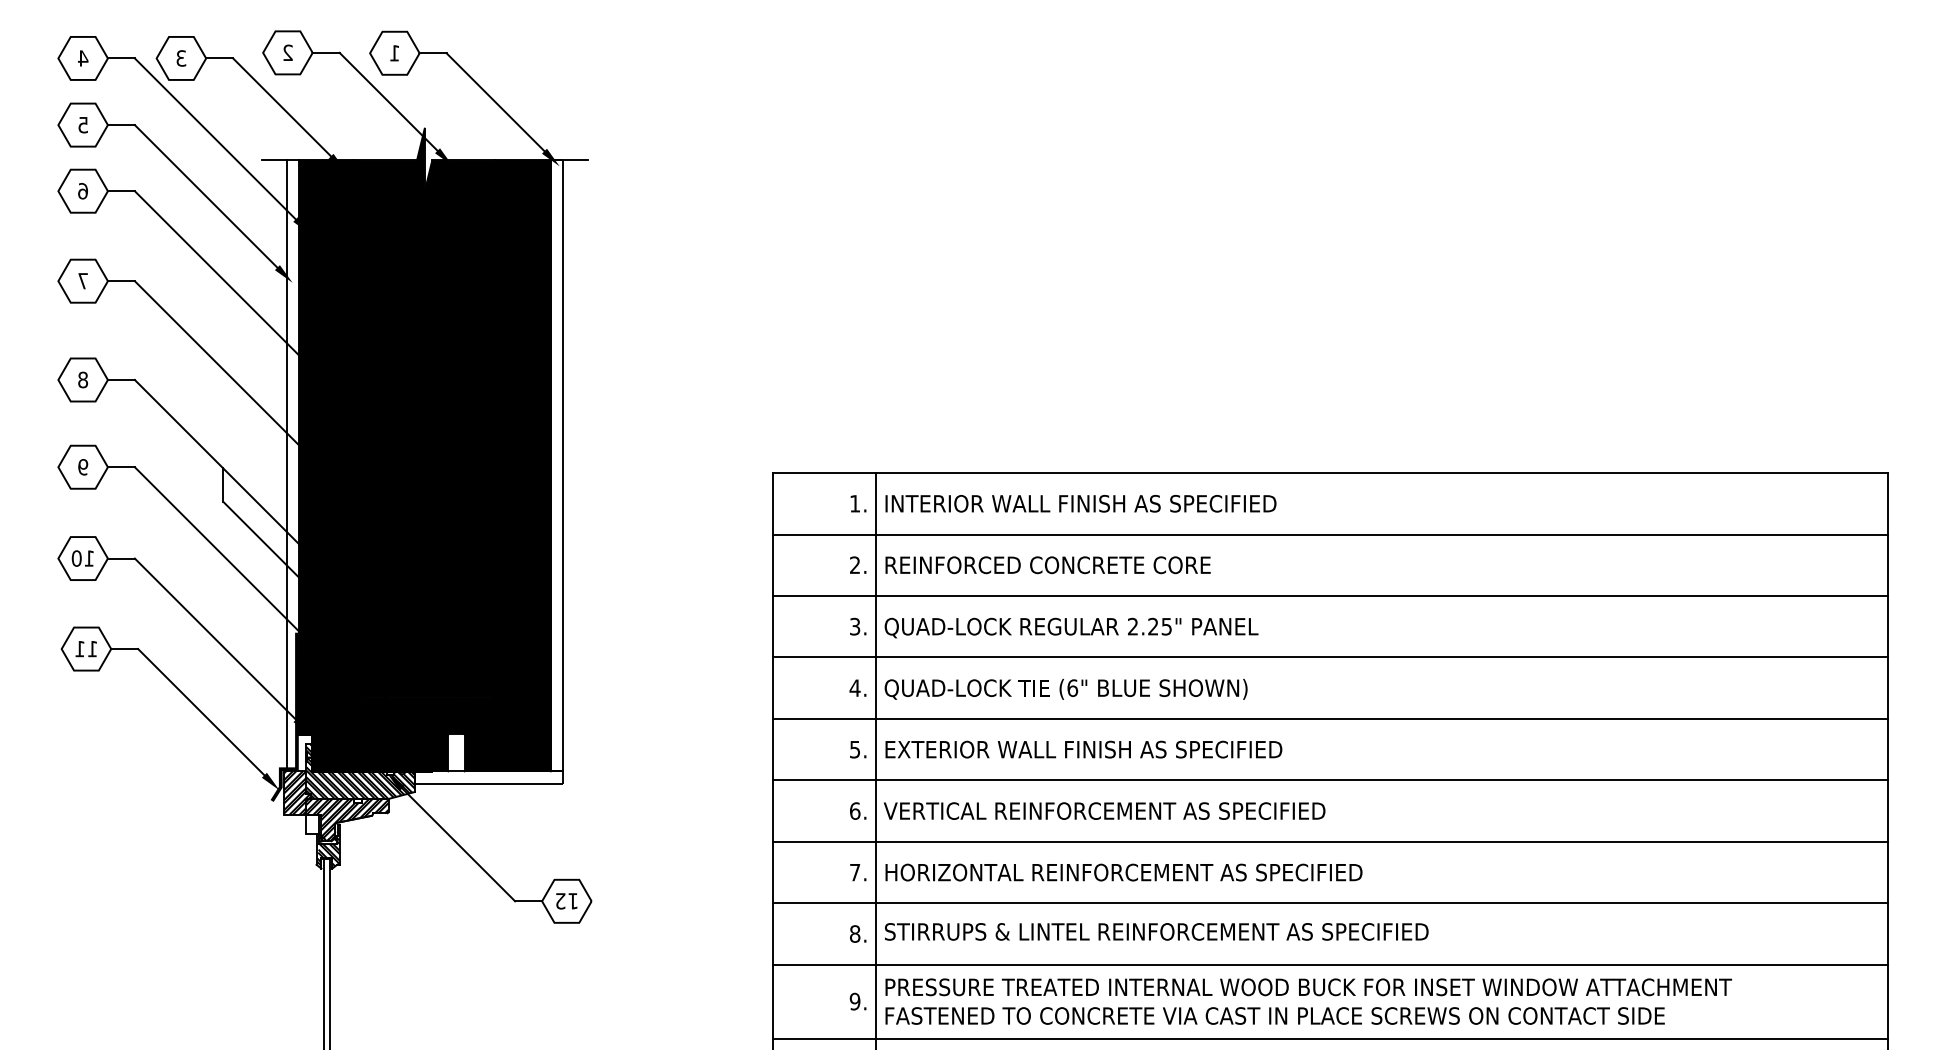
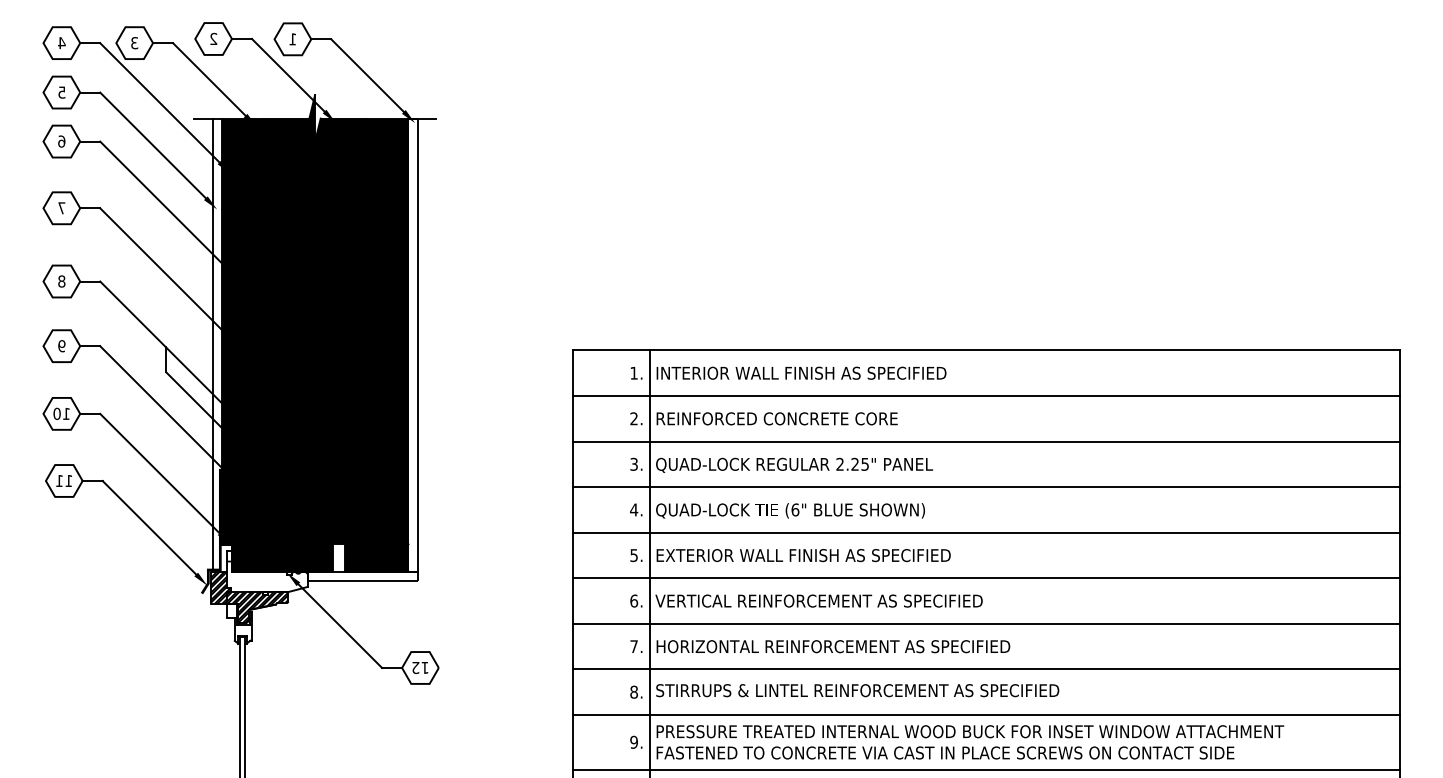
hatch: (360, 771) -> (267, 571), removed
hatch: (328, 847) -> (243, 628), removed

